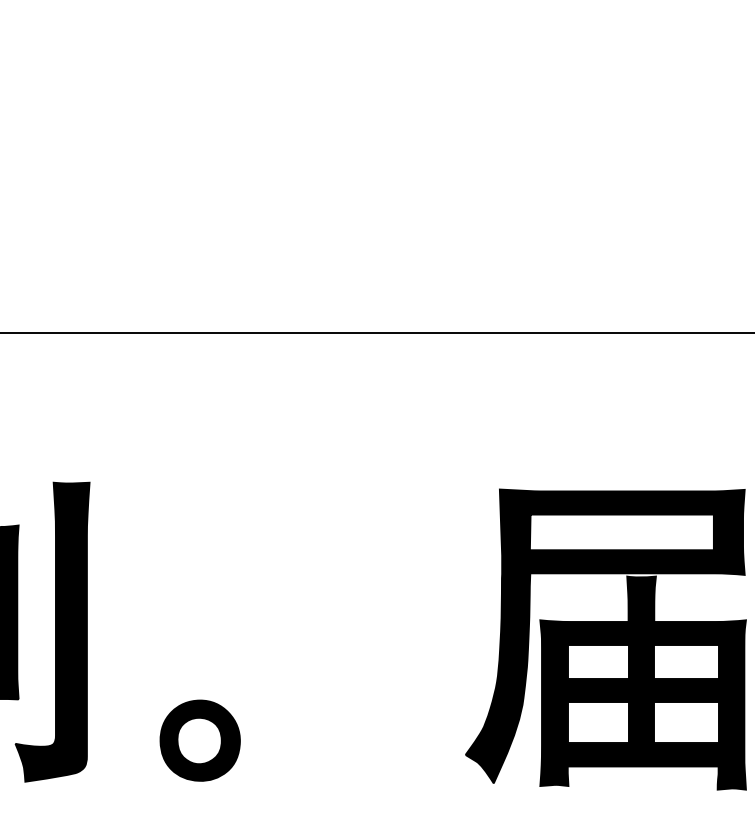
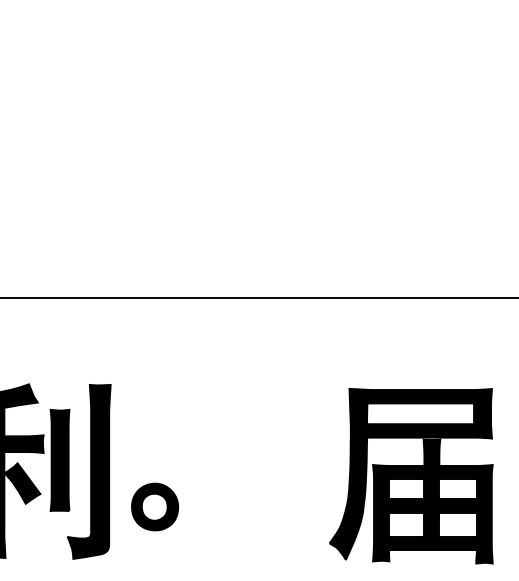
part: (200, 739) -> (155, 506), moved

